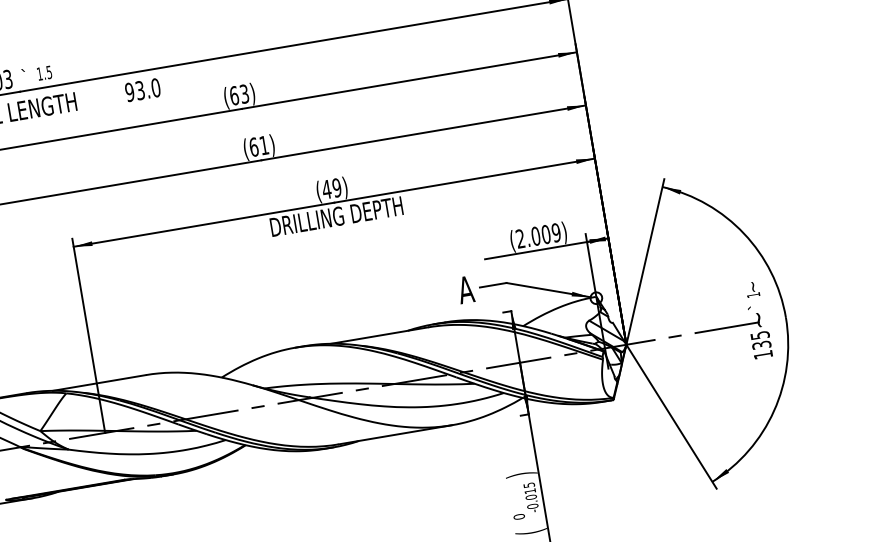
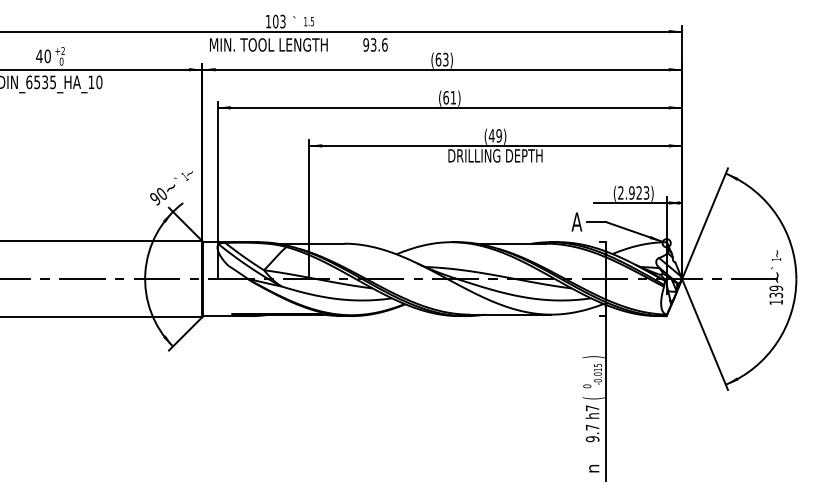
text: (155, 87) -> (384, 44), 93.0 -> 93.6
text: (546, 233) -> (639, 192), (2.009) -> (2.923)
text: (759, 335) -> (775, 288), 135 -> 139

